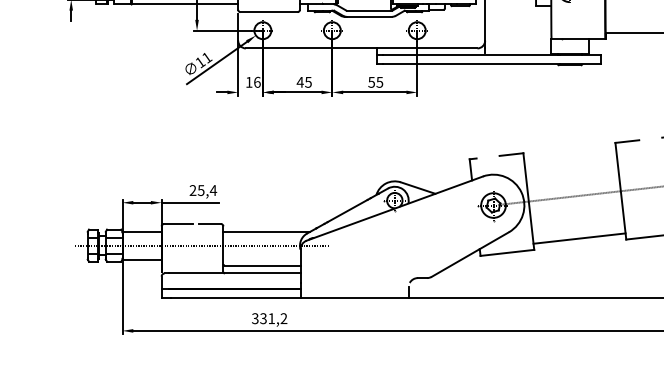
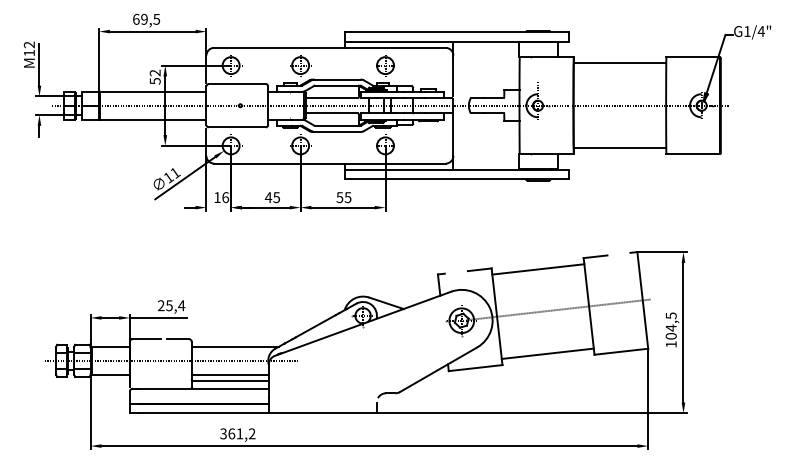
line: (570, 154) -> (538, 269), added
line: (261, 259) -> (229, 374), added
text: (263, 318) -> (231, 433), 331,2 -> 361,2

